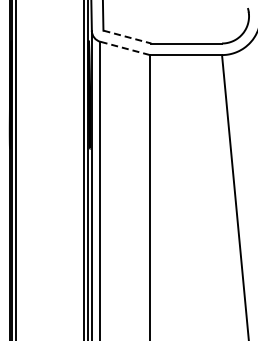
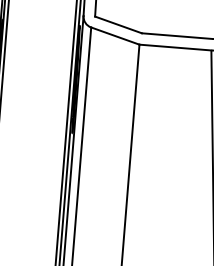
line: (127, 37) -> (118, 25), dashed -> solid
line: (125, 48) -> (115, 36), dashed -> solid

